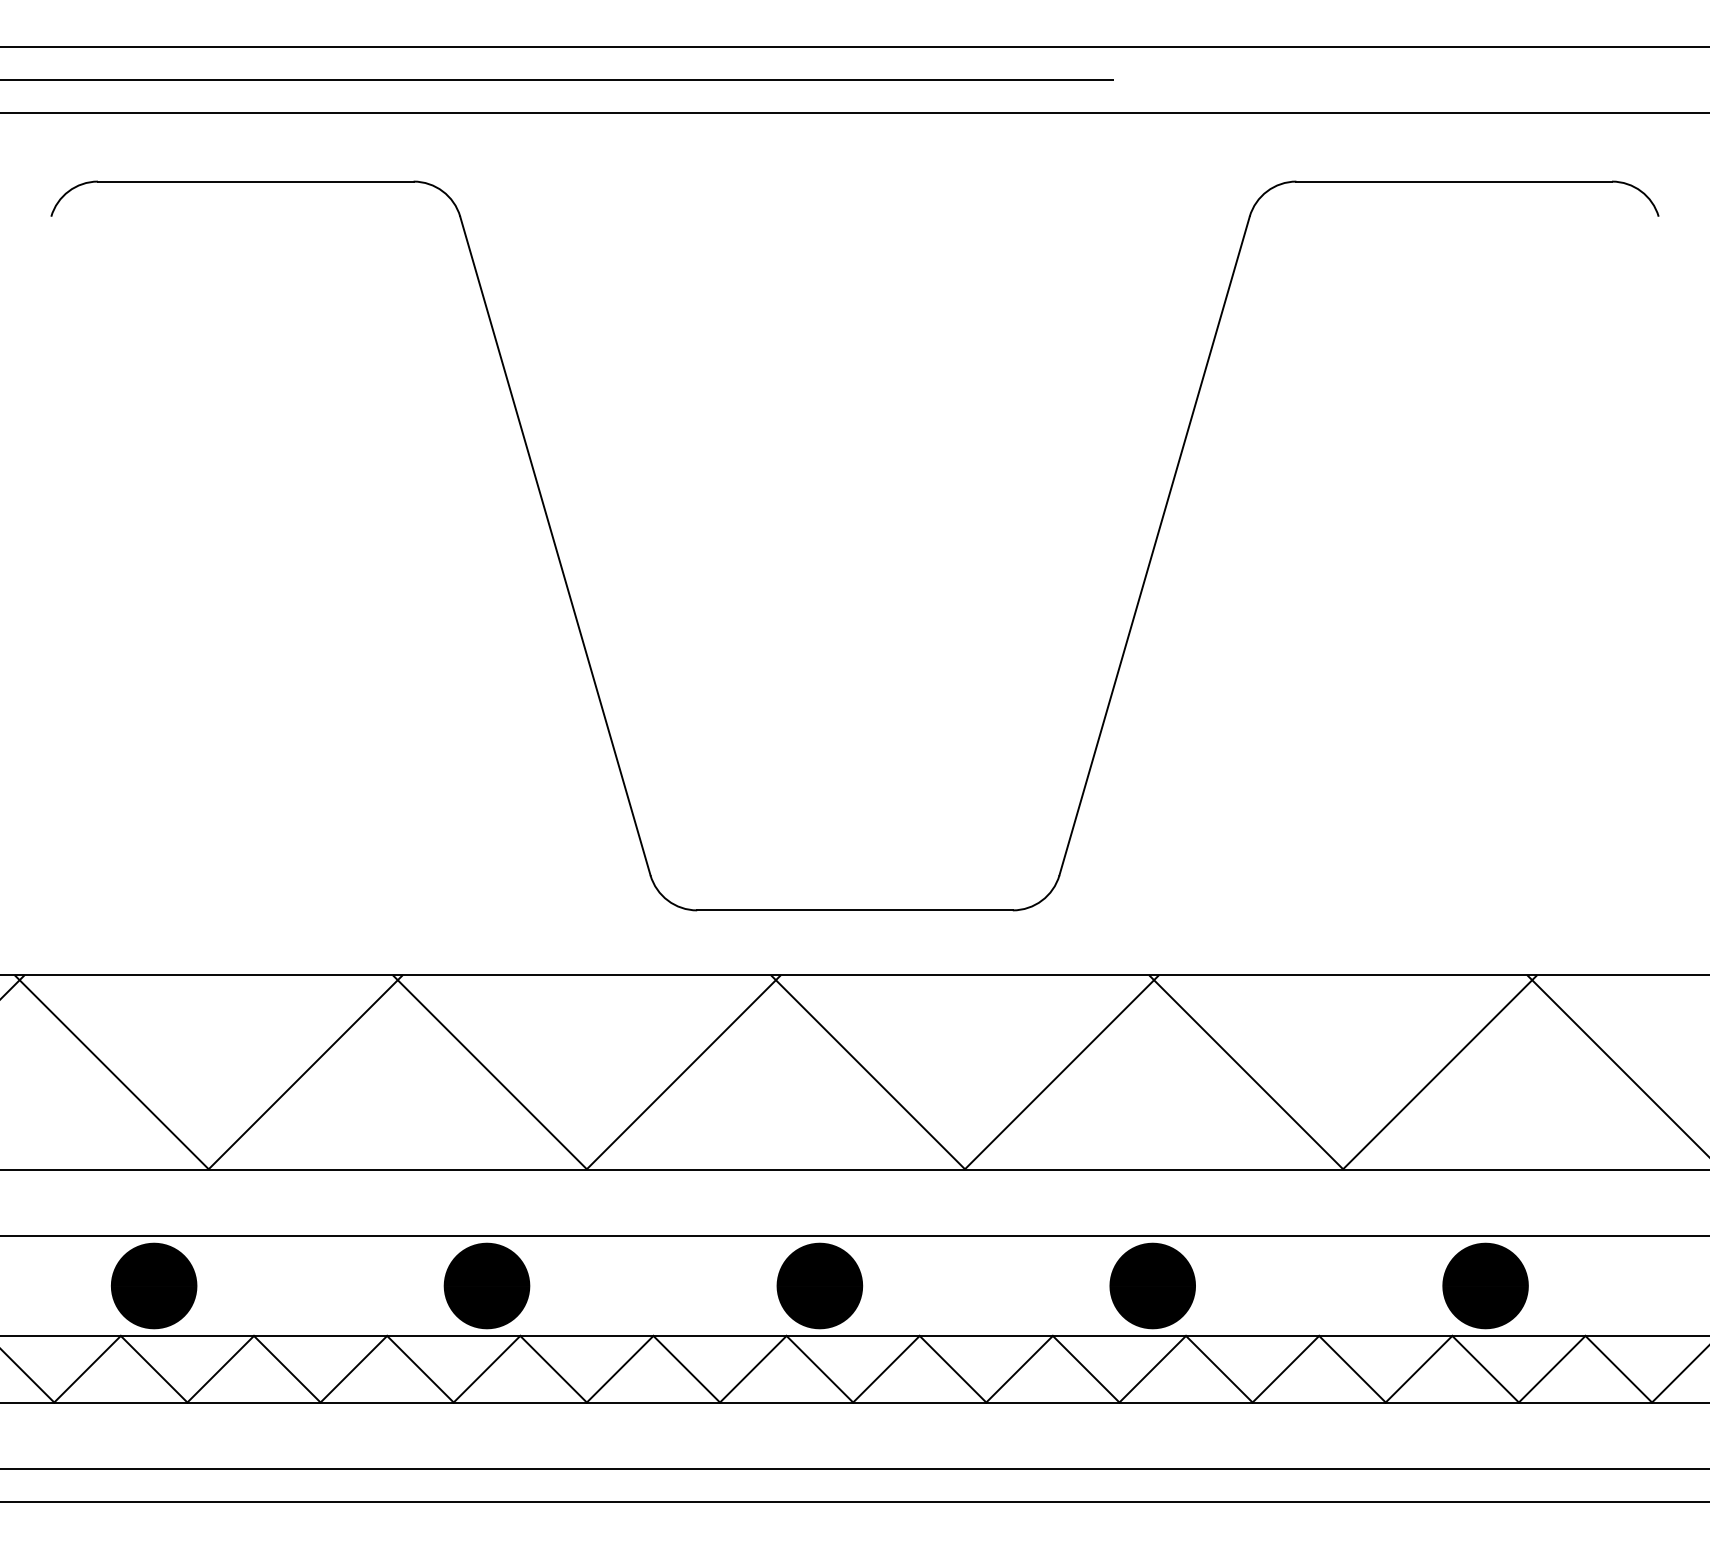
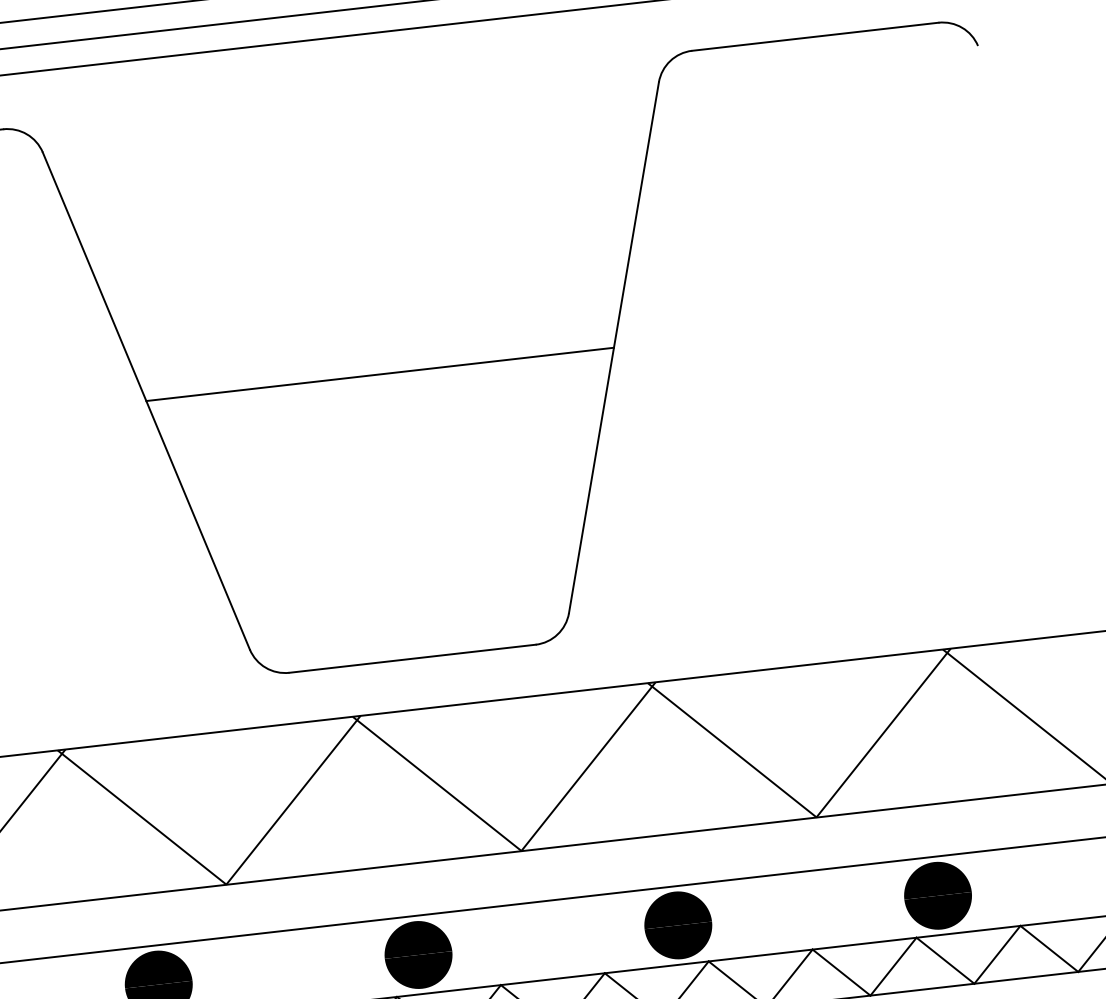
line: (854, 546) -> (379, 374), added

